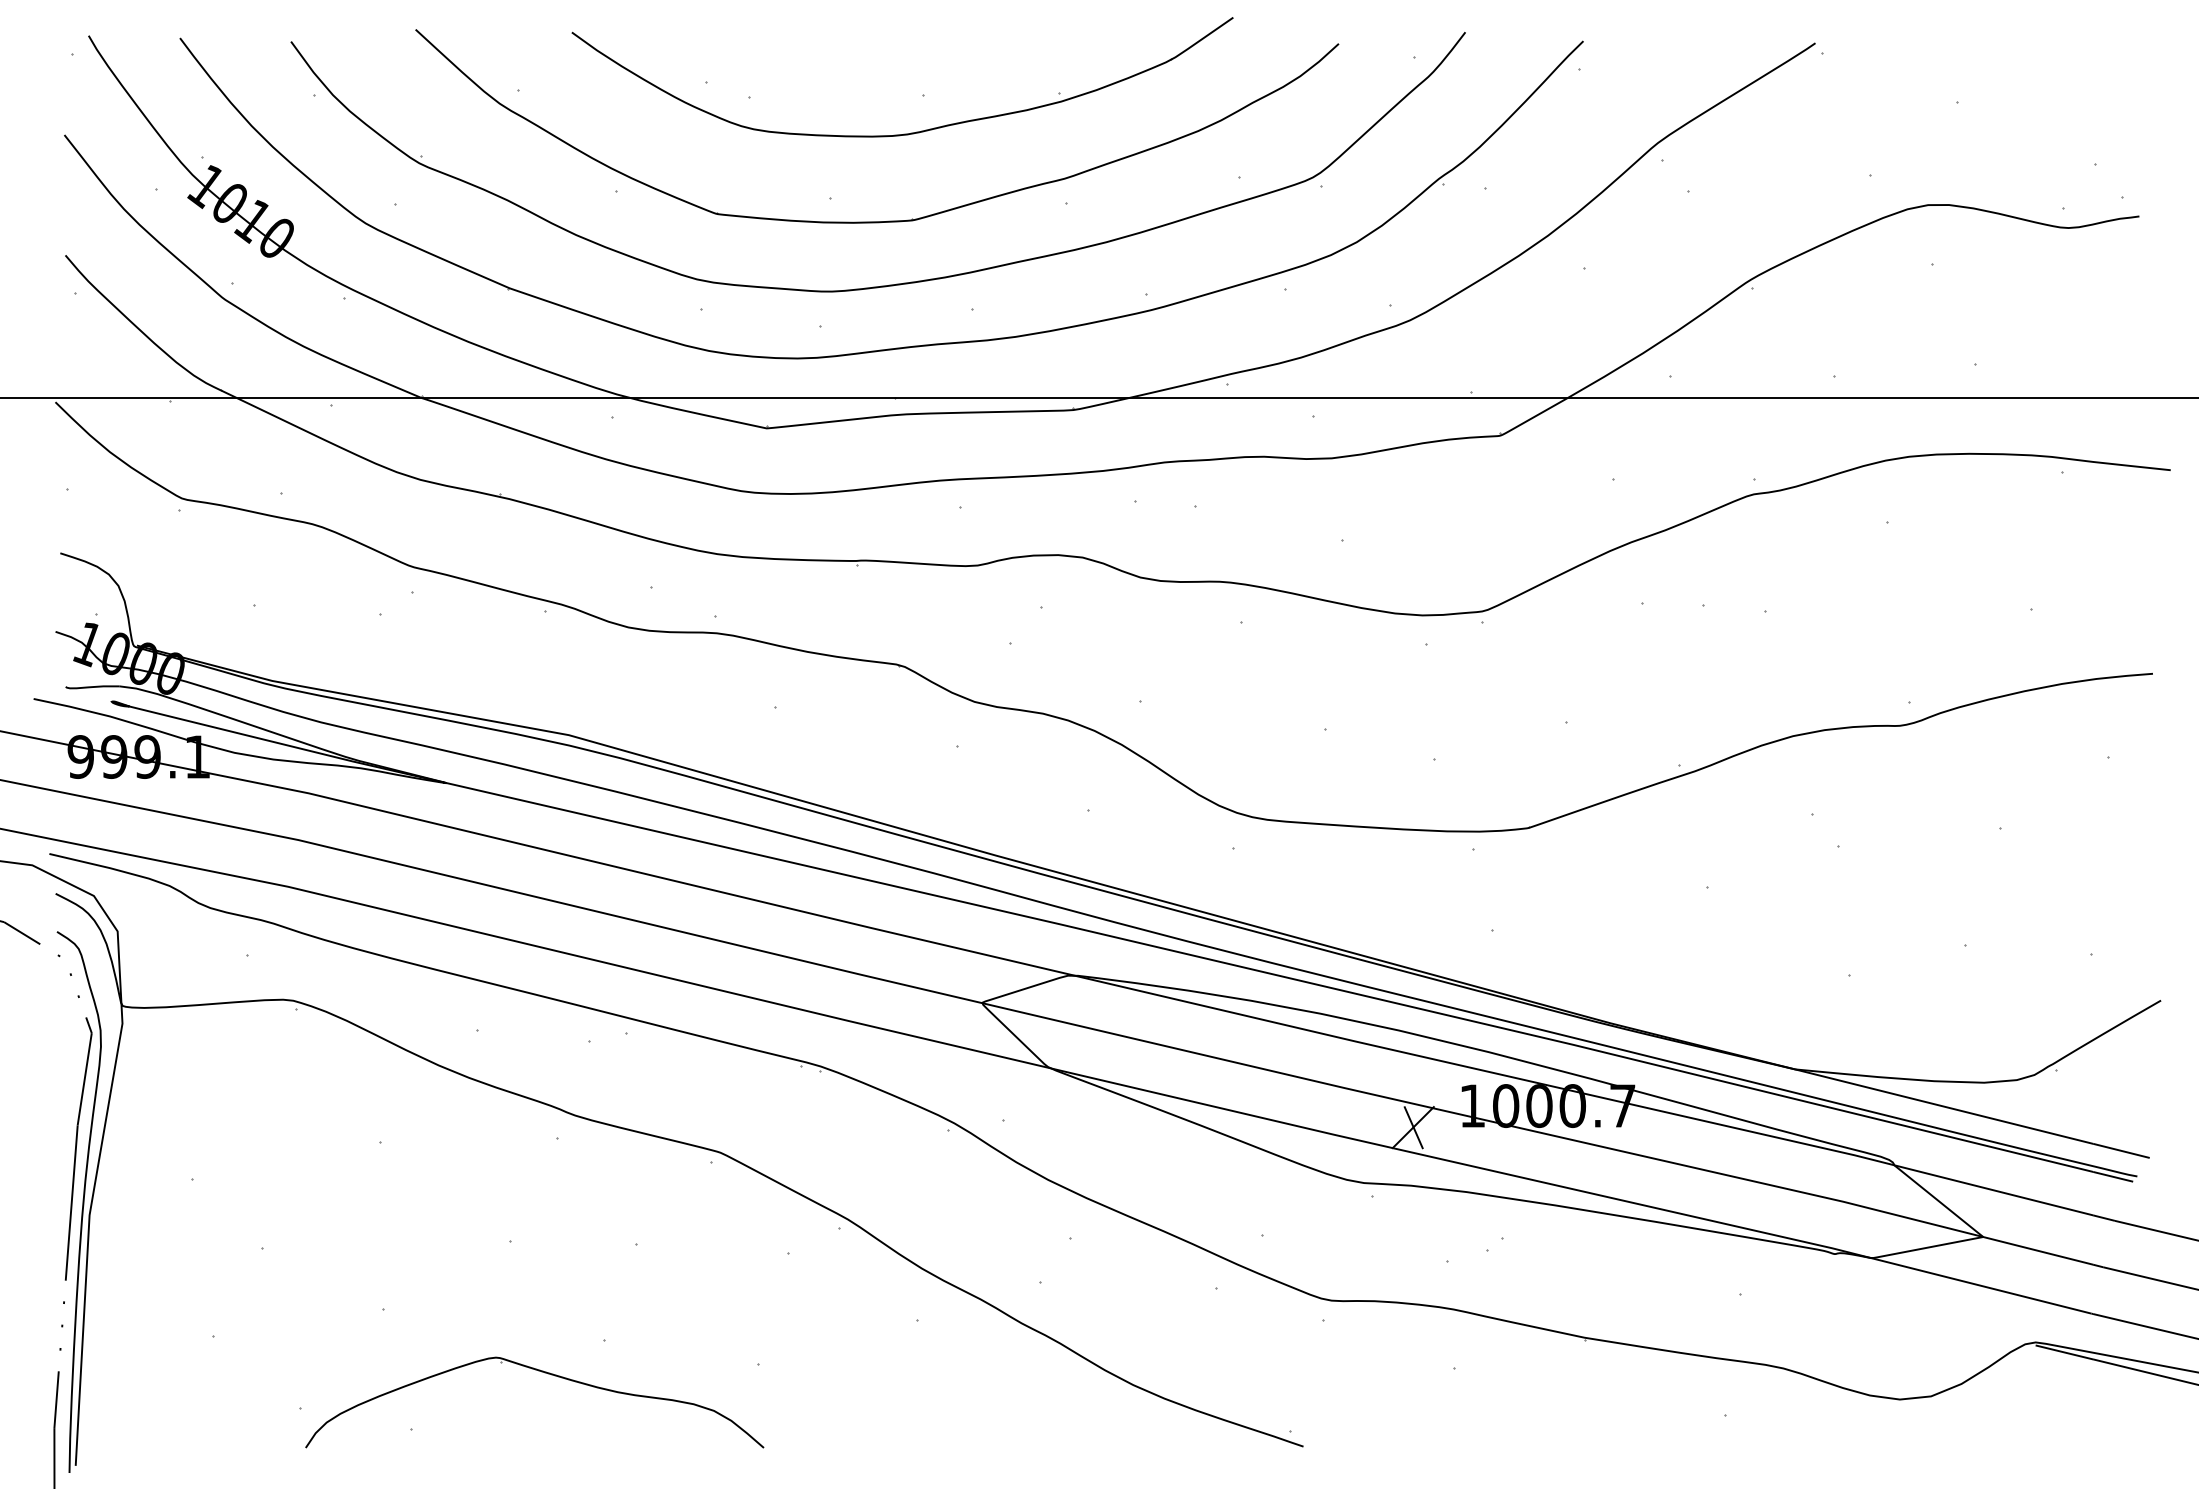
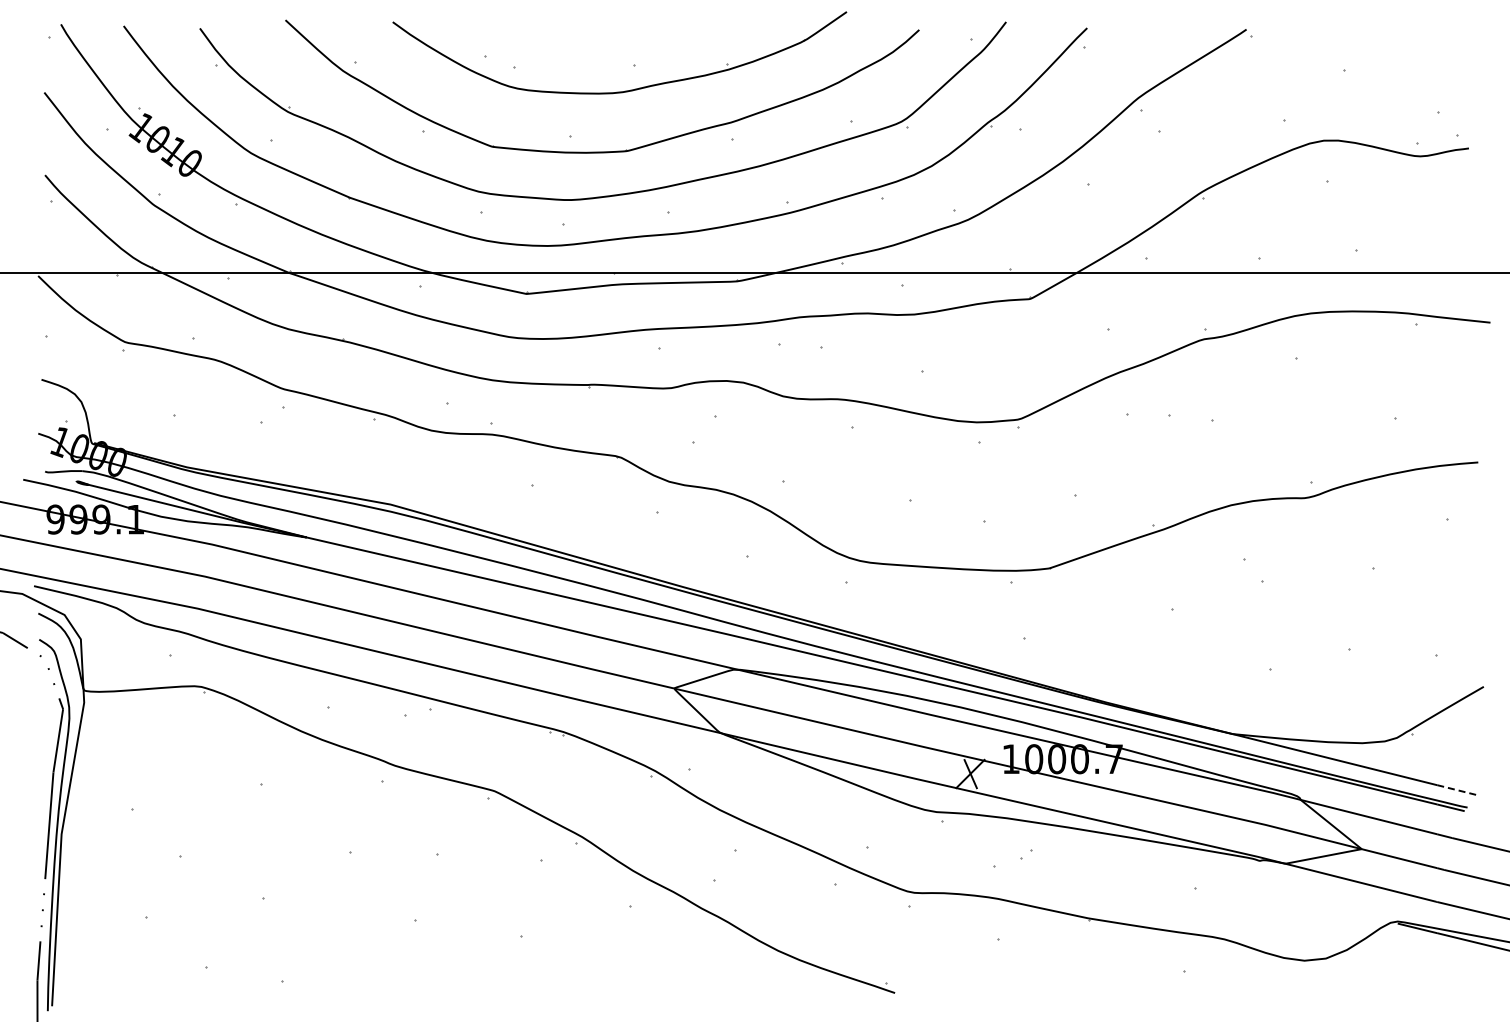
line: (2121, 1150) -> (1456, 789), solid -> dashed
part: (540, 1372) -> (371, 942), removed

